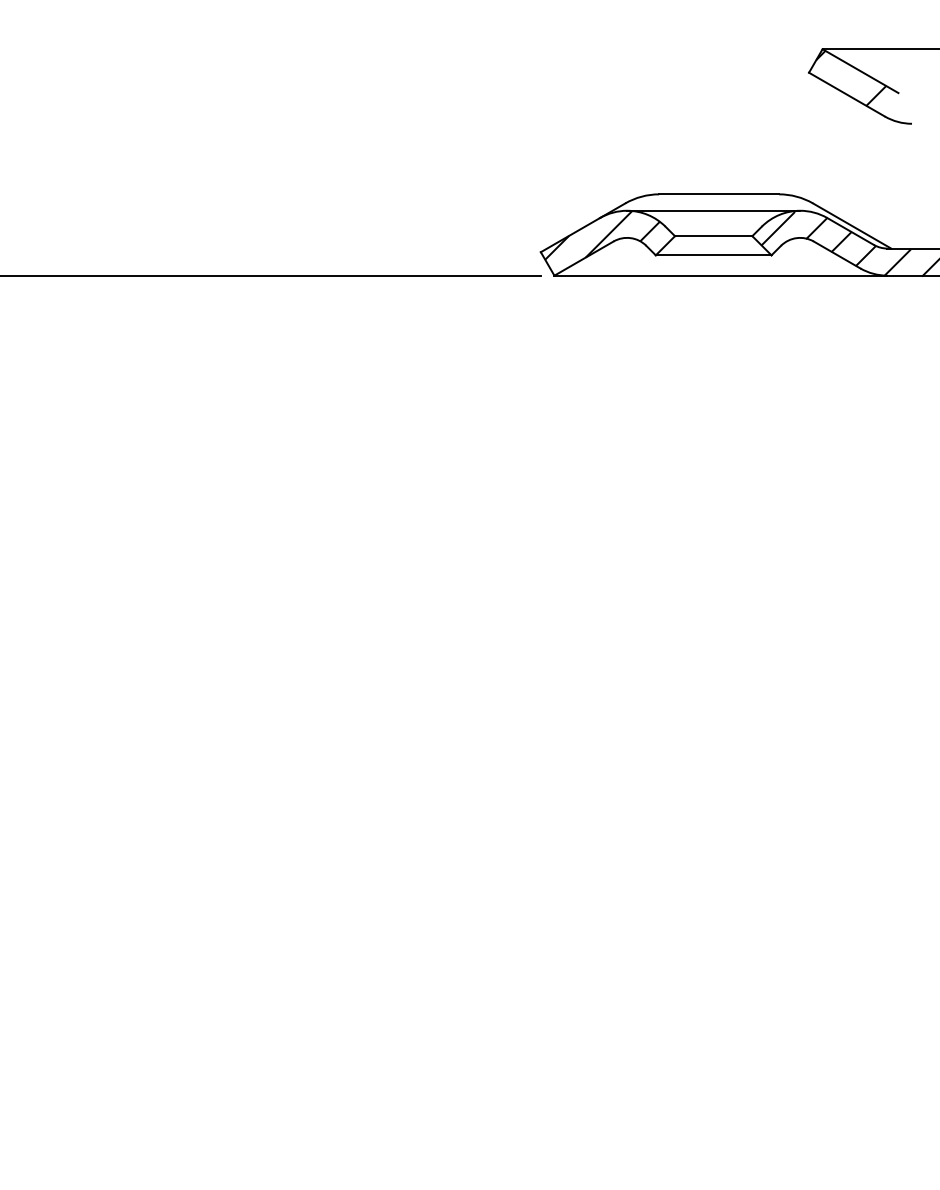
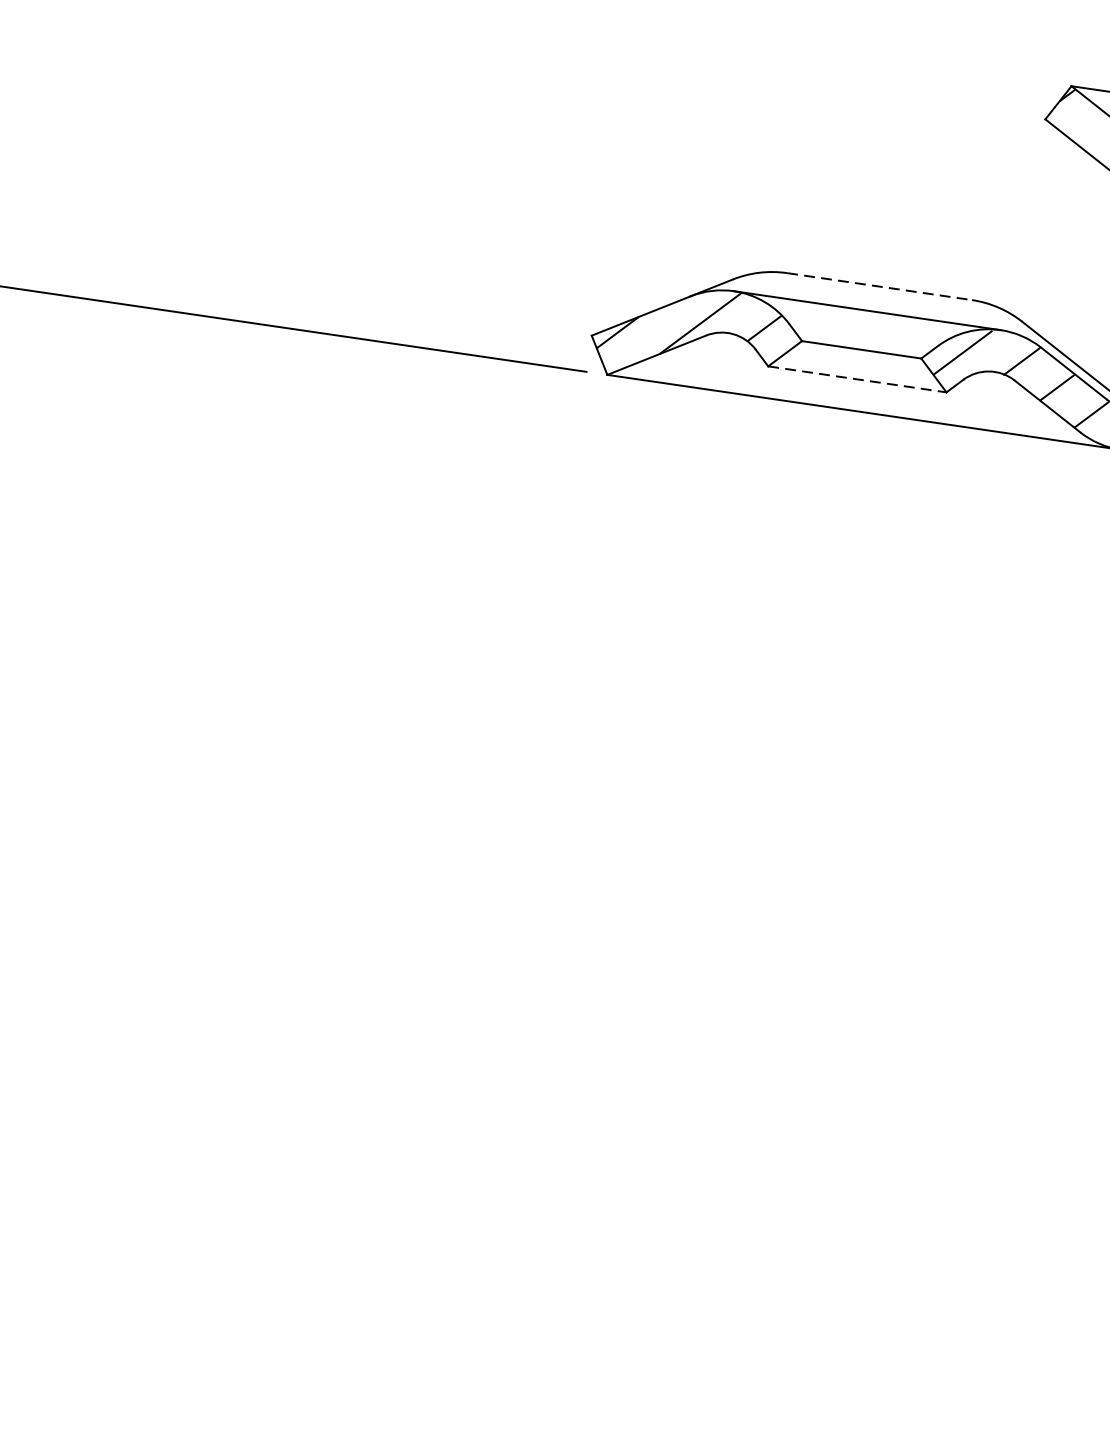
line: (719, 194) -> (880, 286), solid -> dashed
line: (713, 255) -> (857, 379), solid -> dashed

